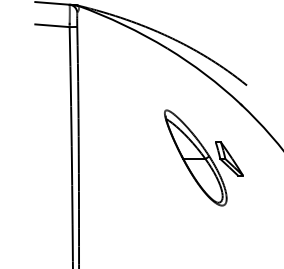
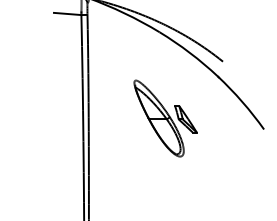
part: (203, 157) -> (165, 118), moved

